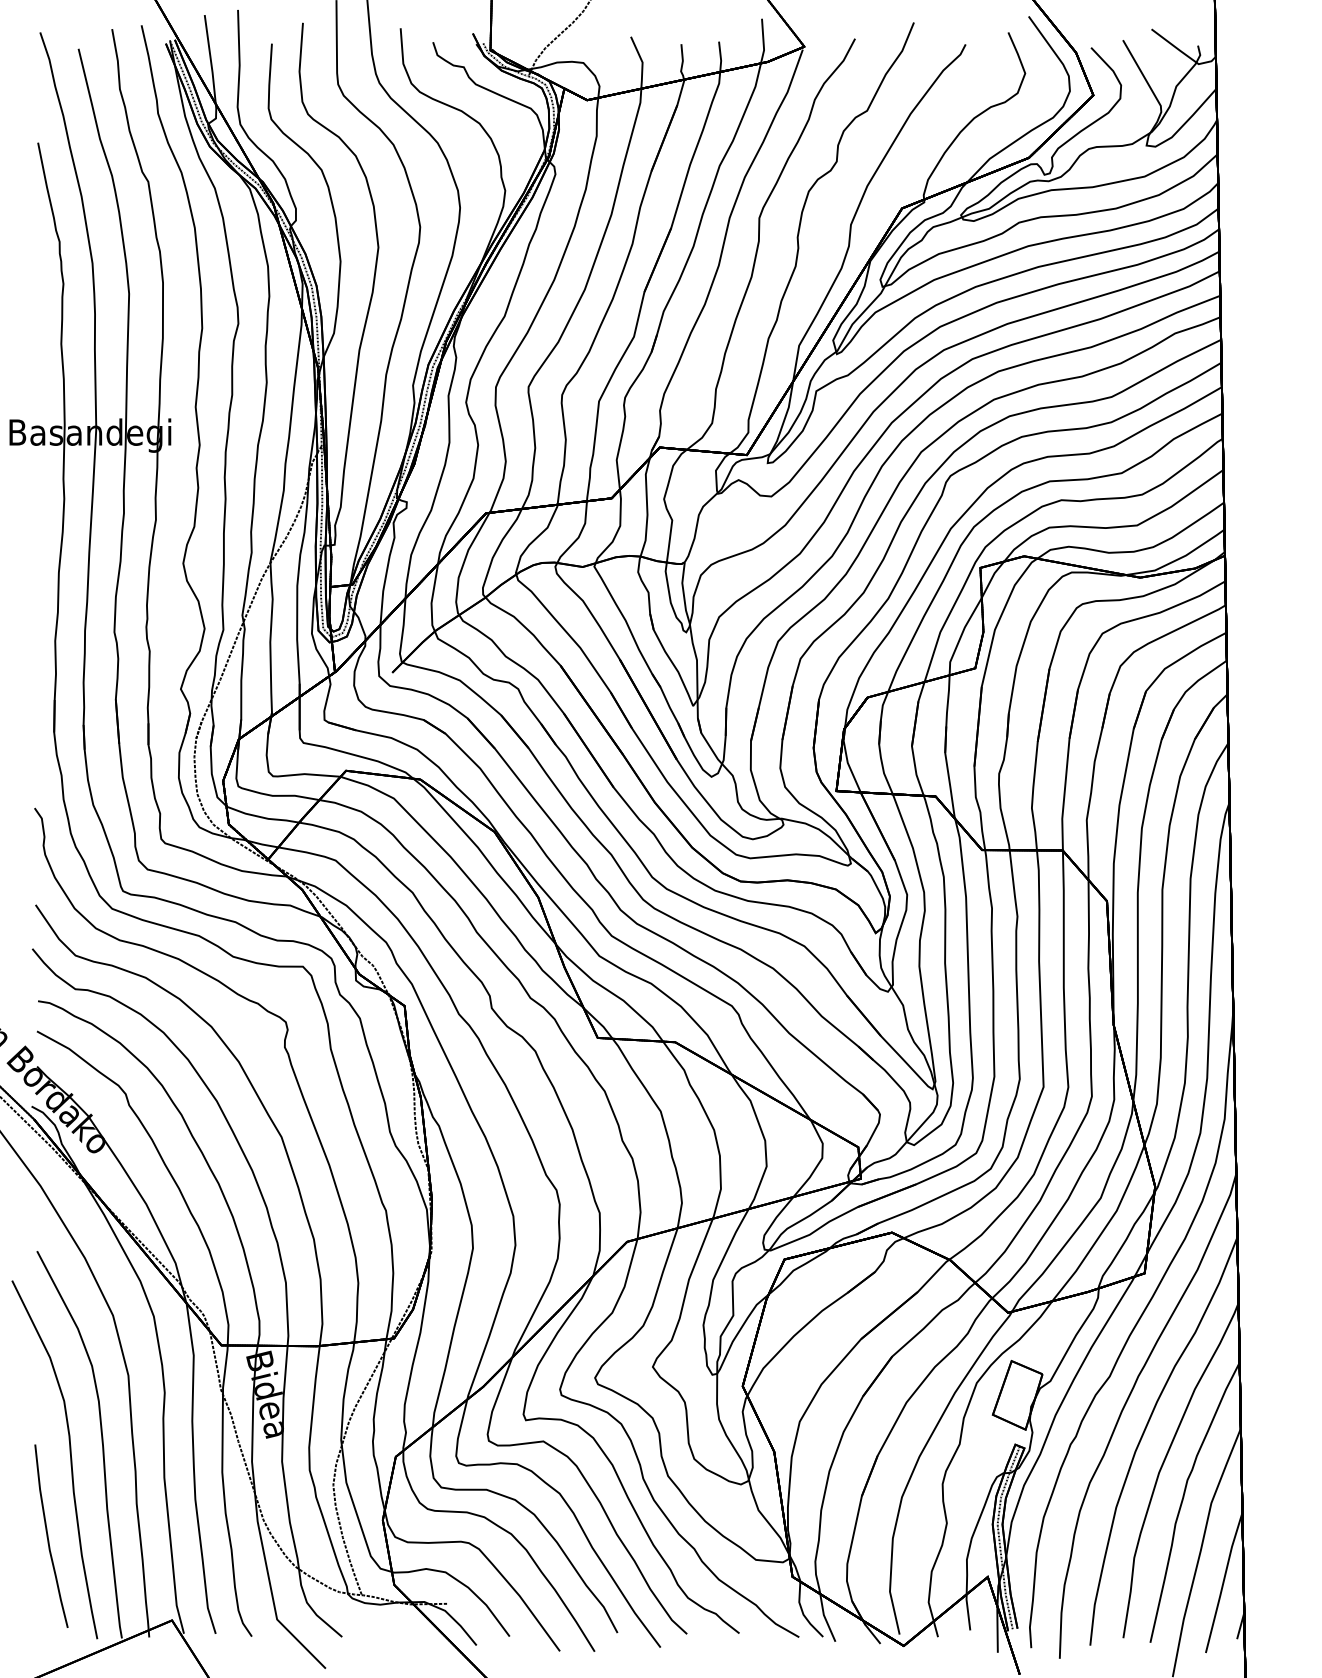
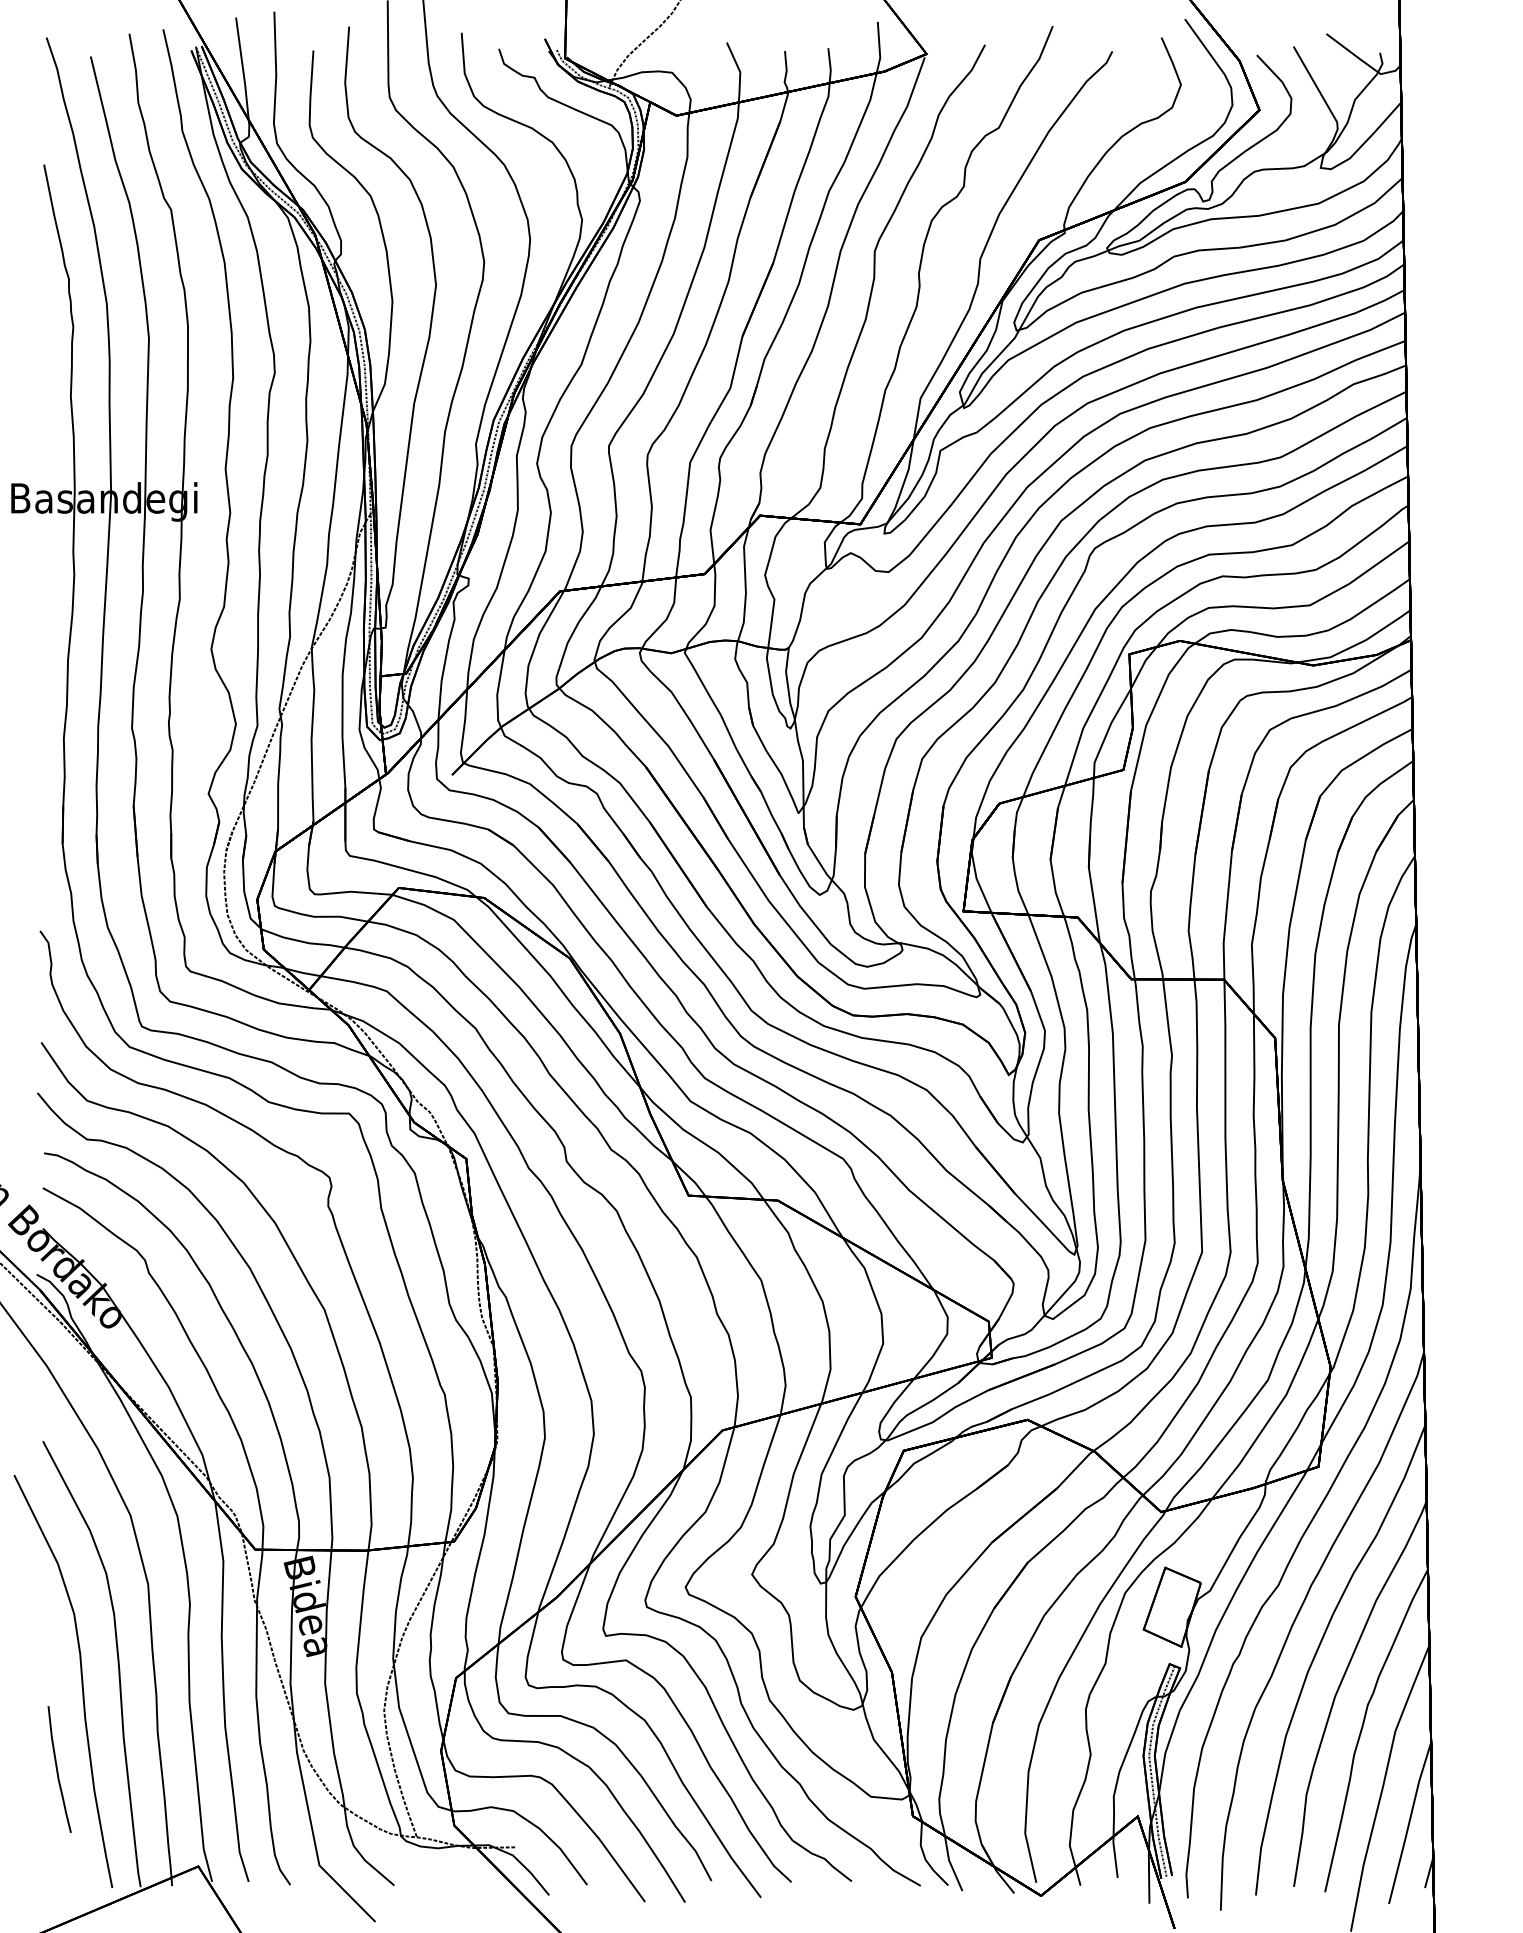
part: (51, 1536) -> (59, 1769), size x0.6

